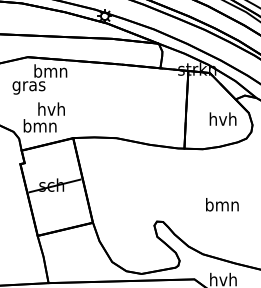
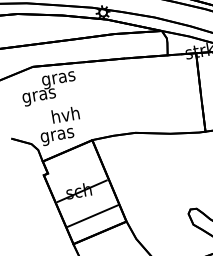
text: (50, 72) -> (58, 78), bmn -> gras
text: (39, 127) -> (56, 135), bmn -> gras
line: (61, 211) -> (93, 215), added

